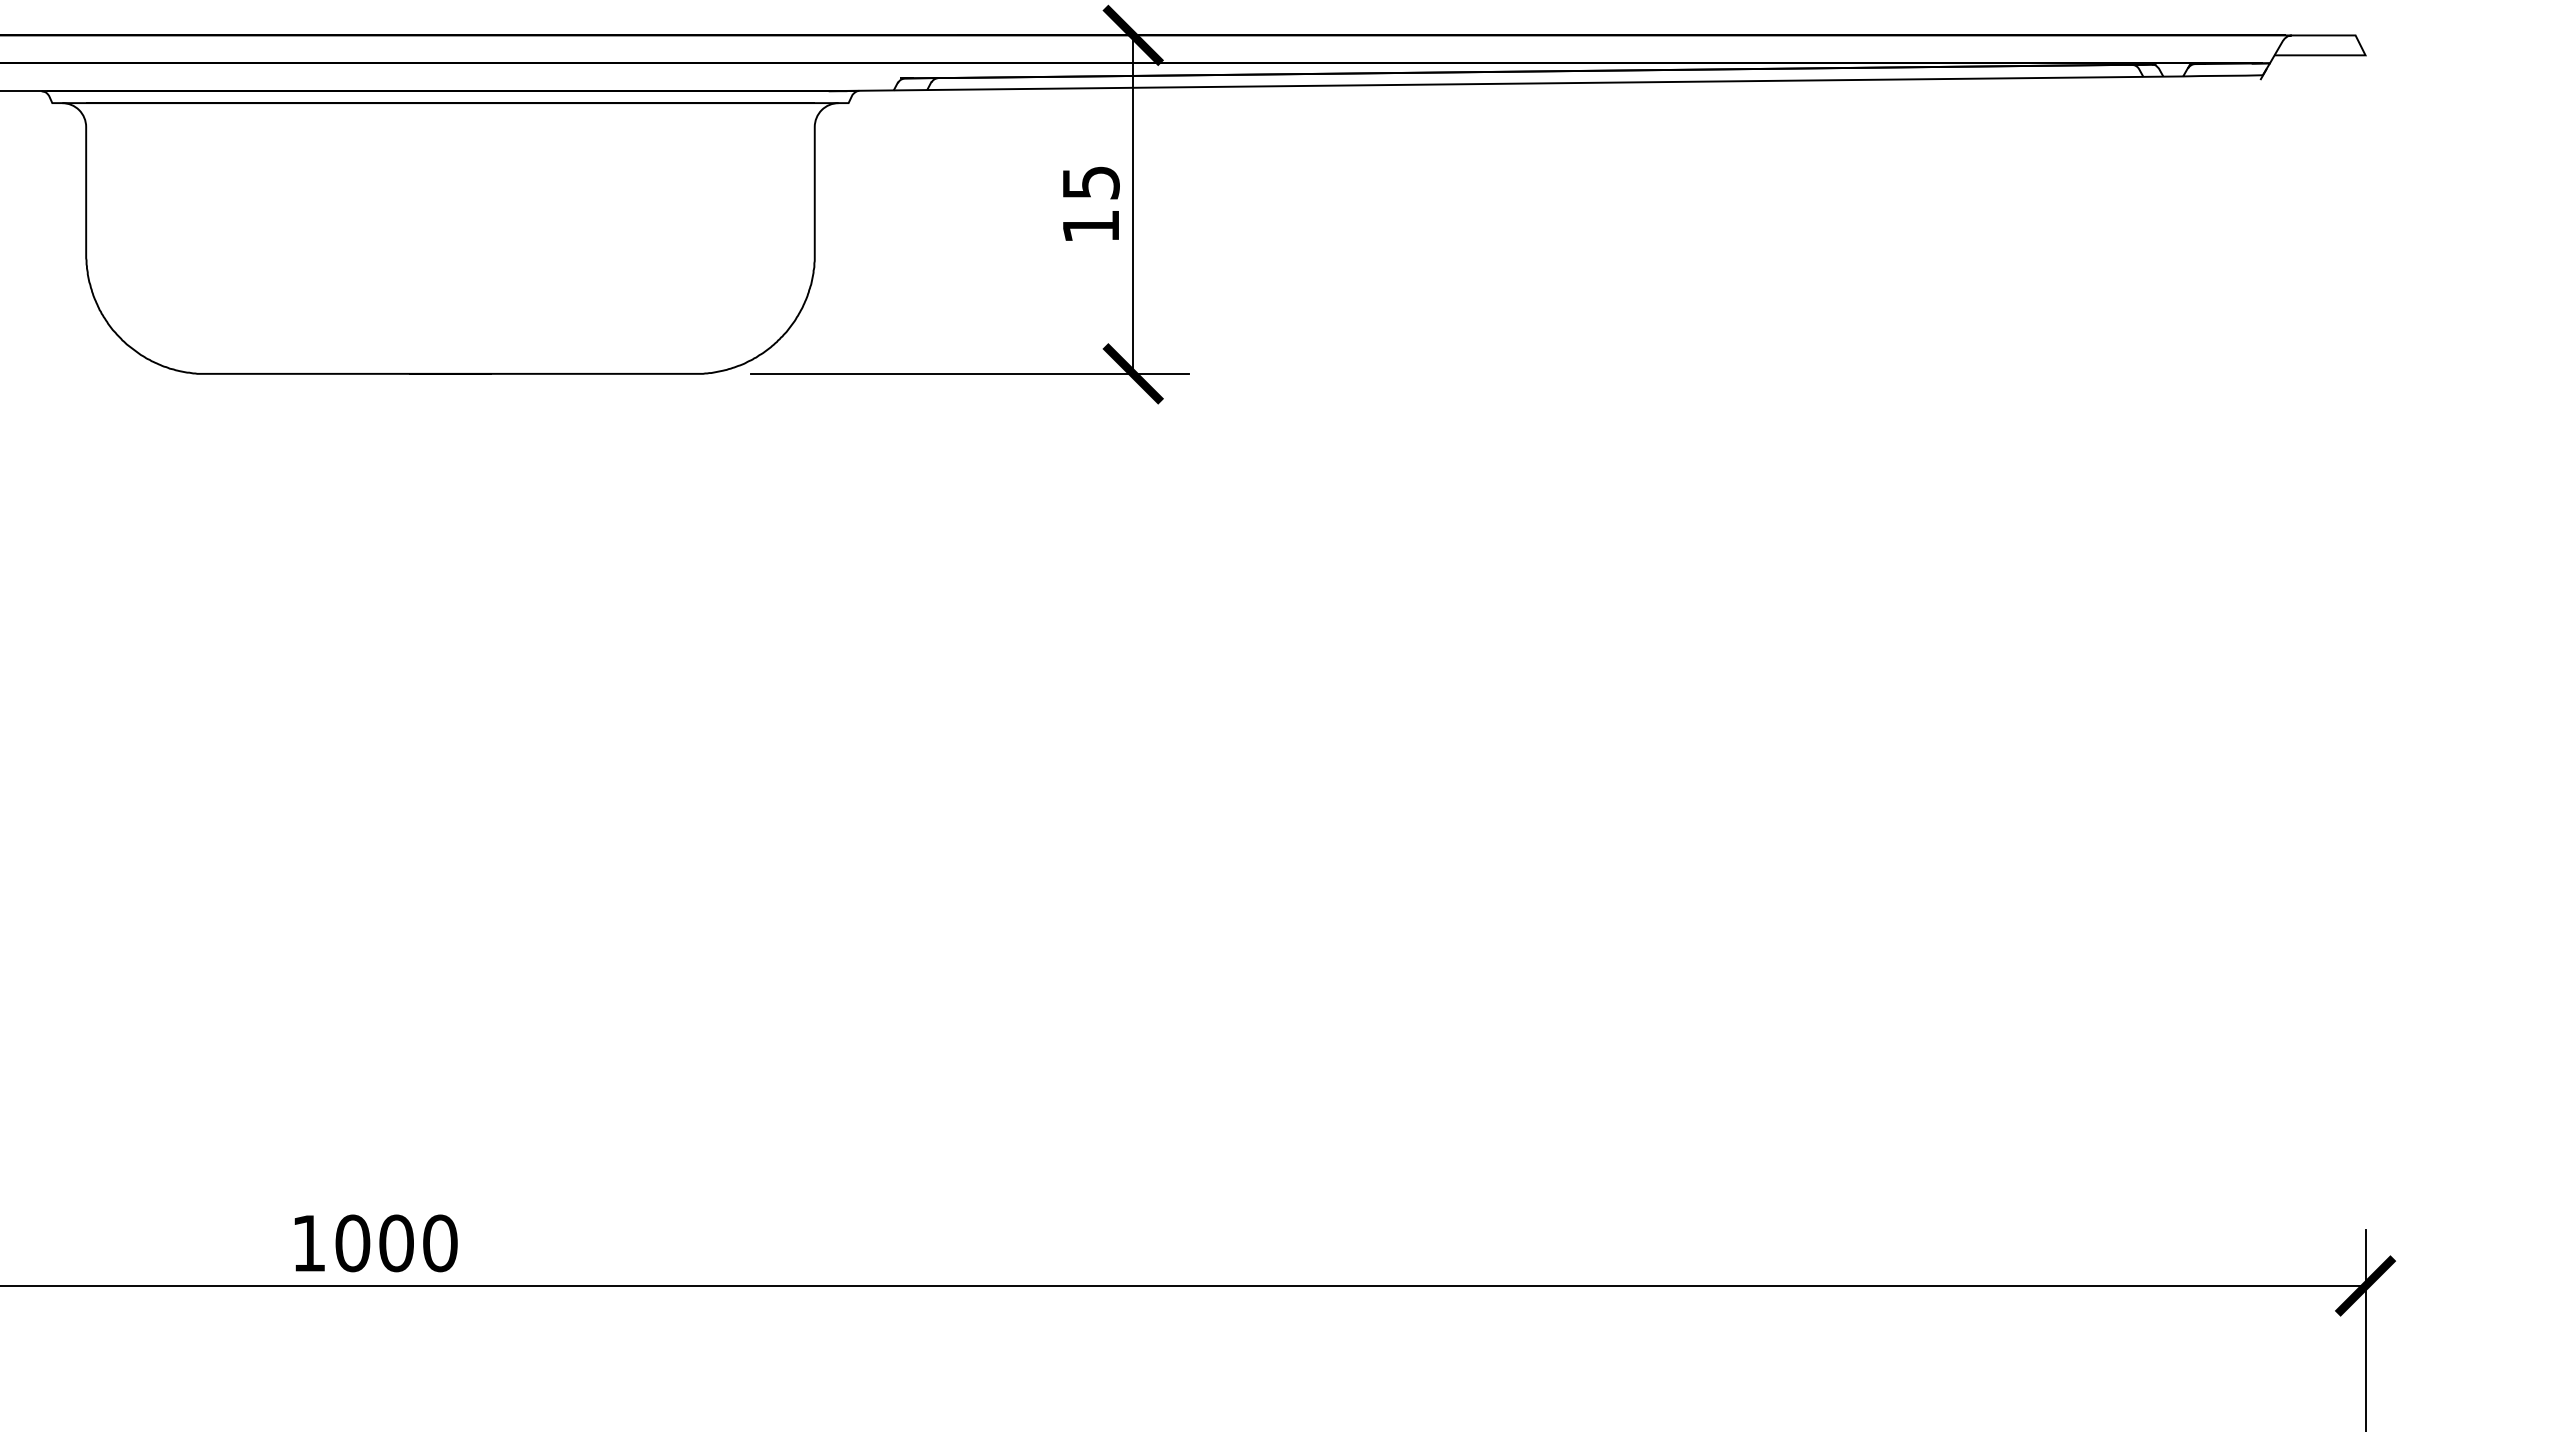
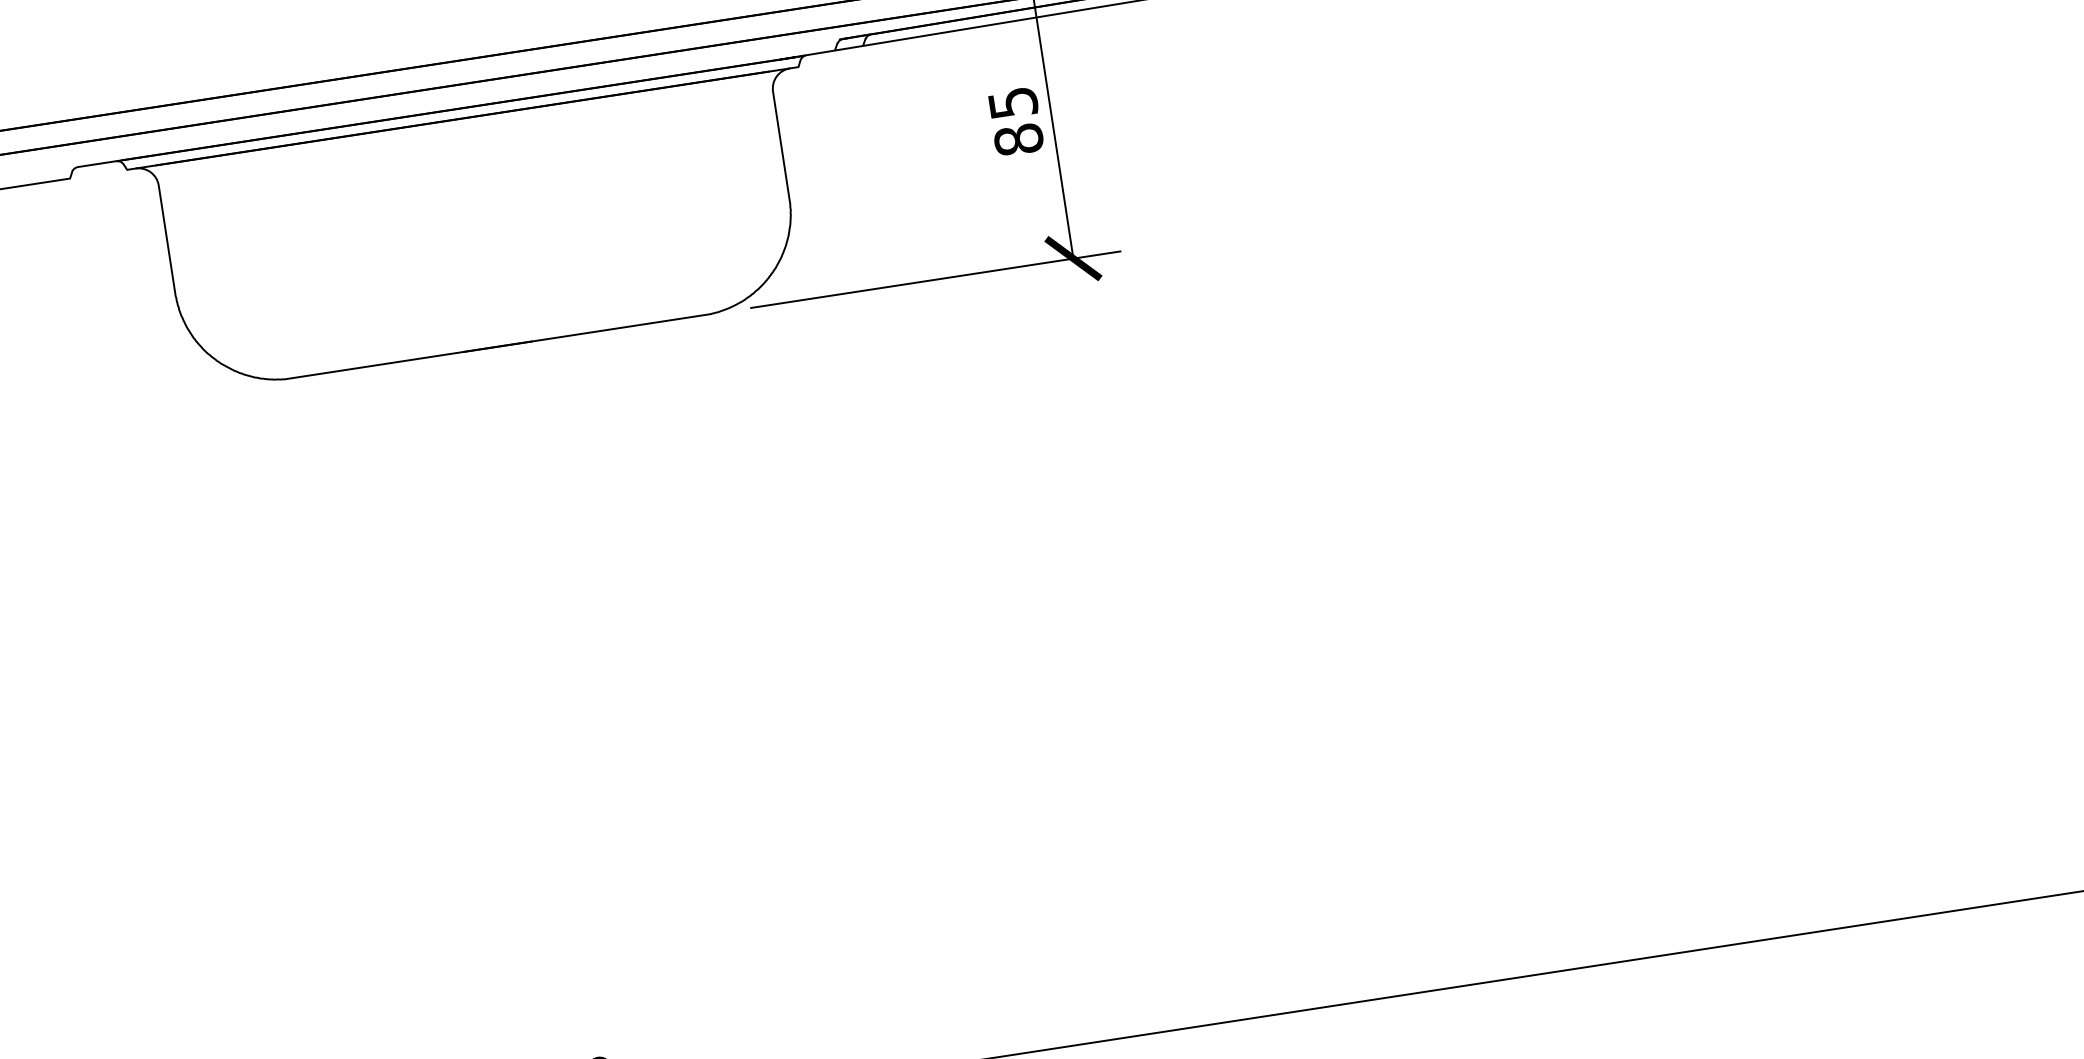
text: (1090, 226) -> (1018, 139), 15 -> 85

